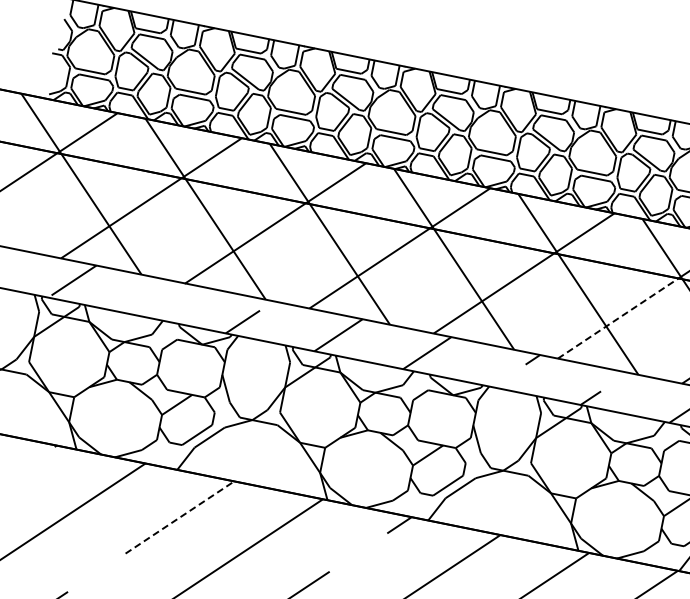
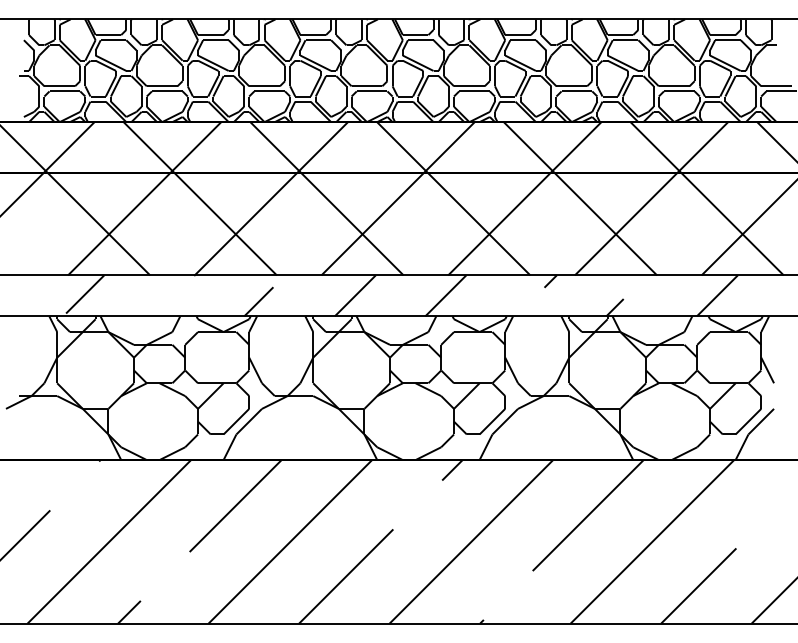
line: (618, 317) -> (626, 223), dashed -> solid
line: (180, 517) -> (236, 505), dashed -> solid

